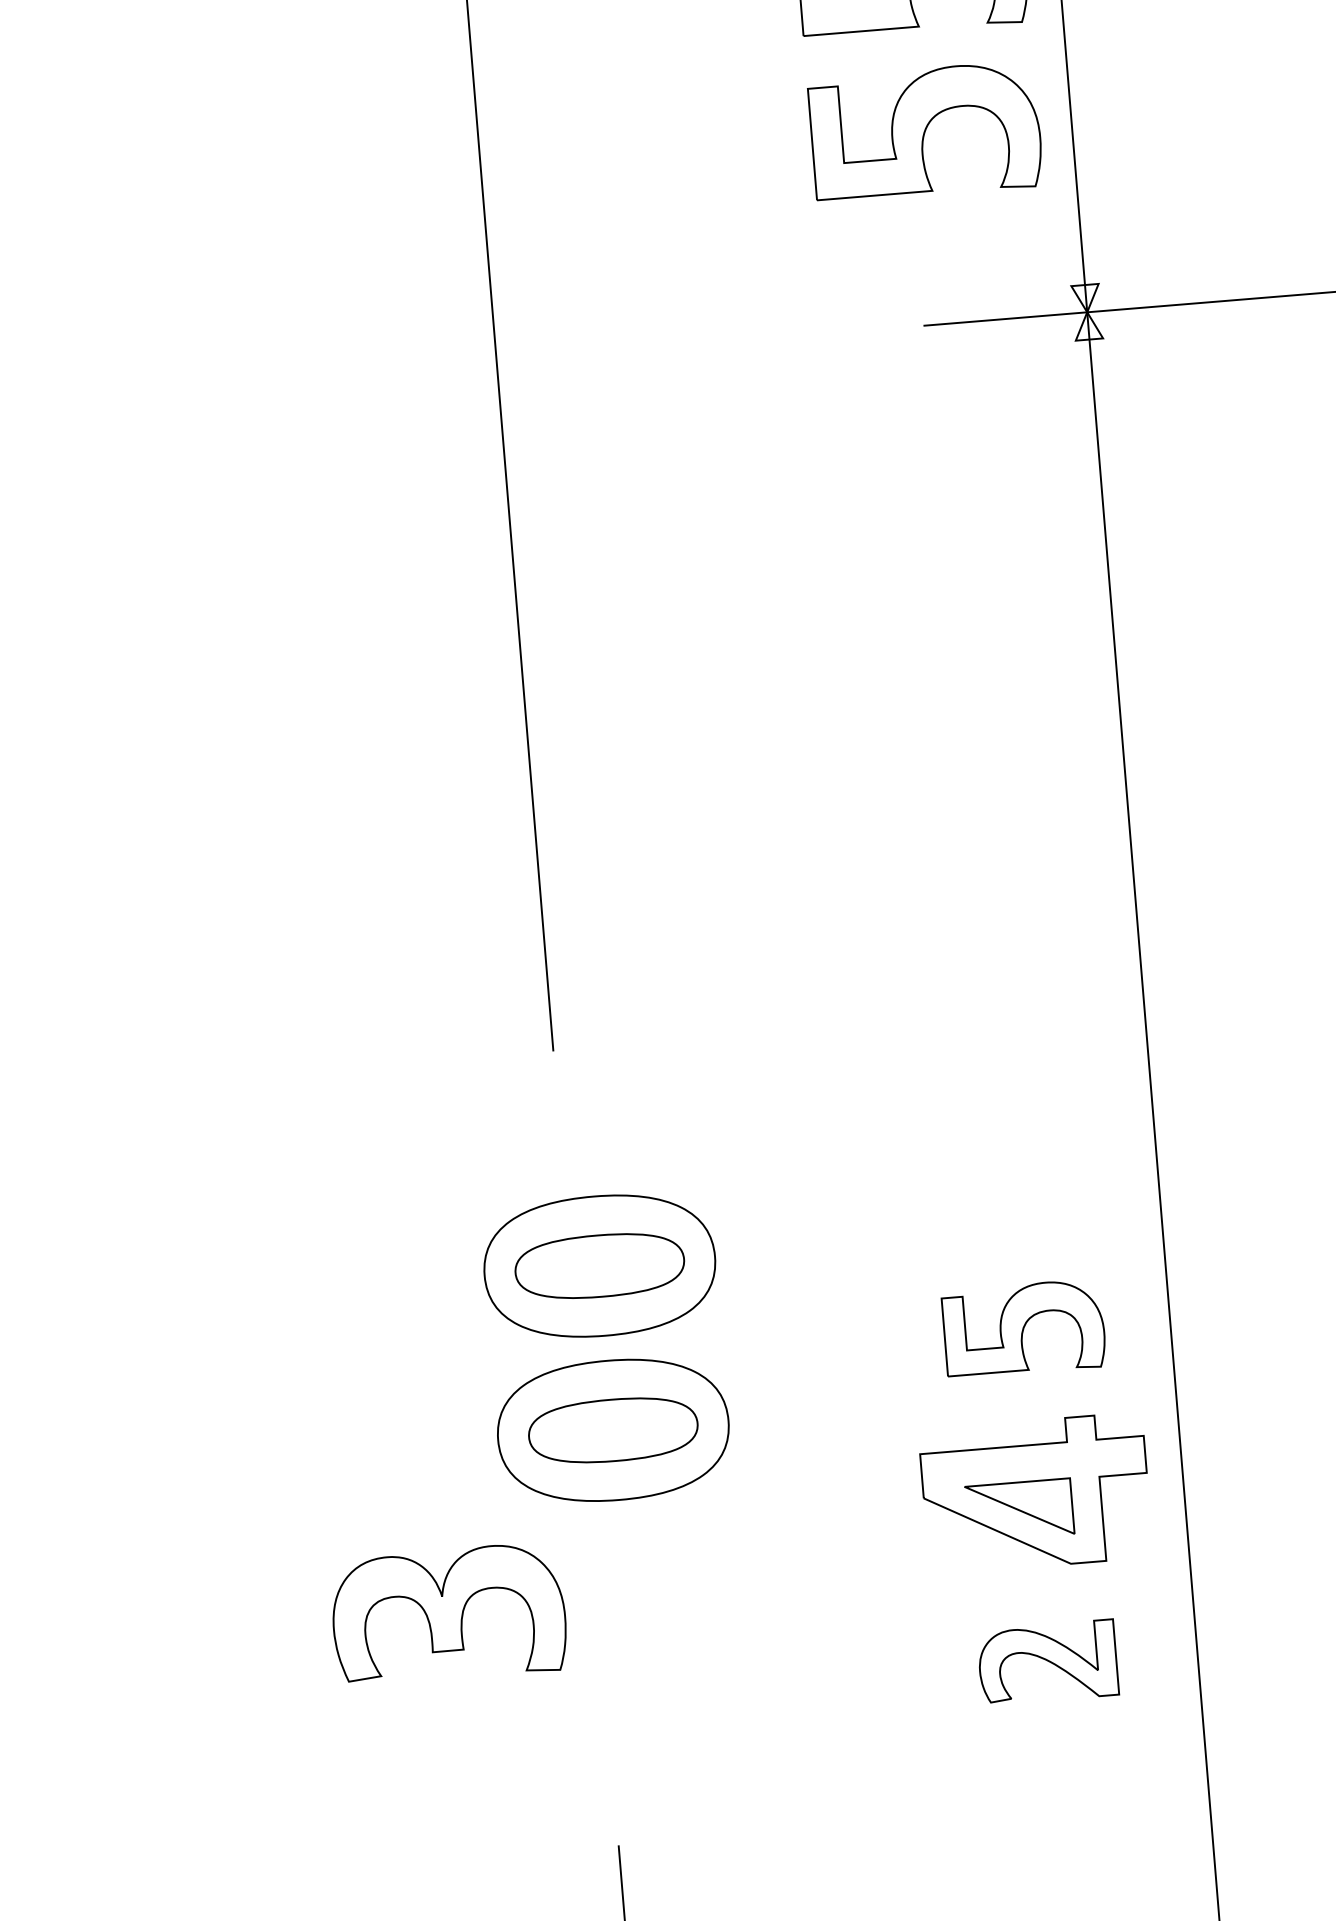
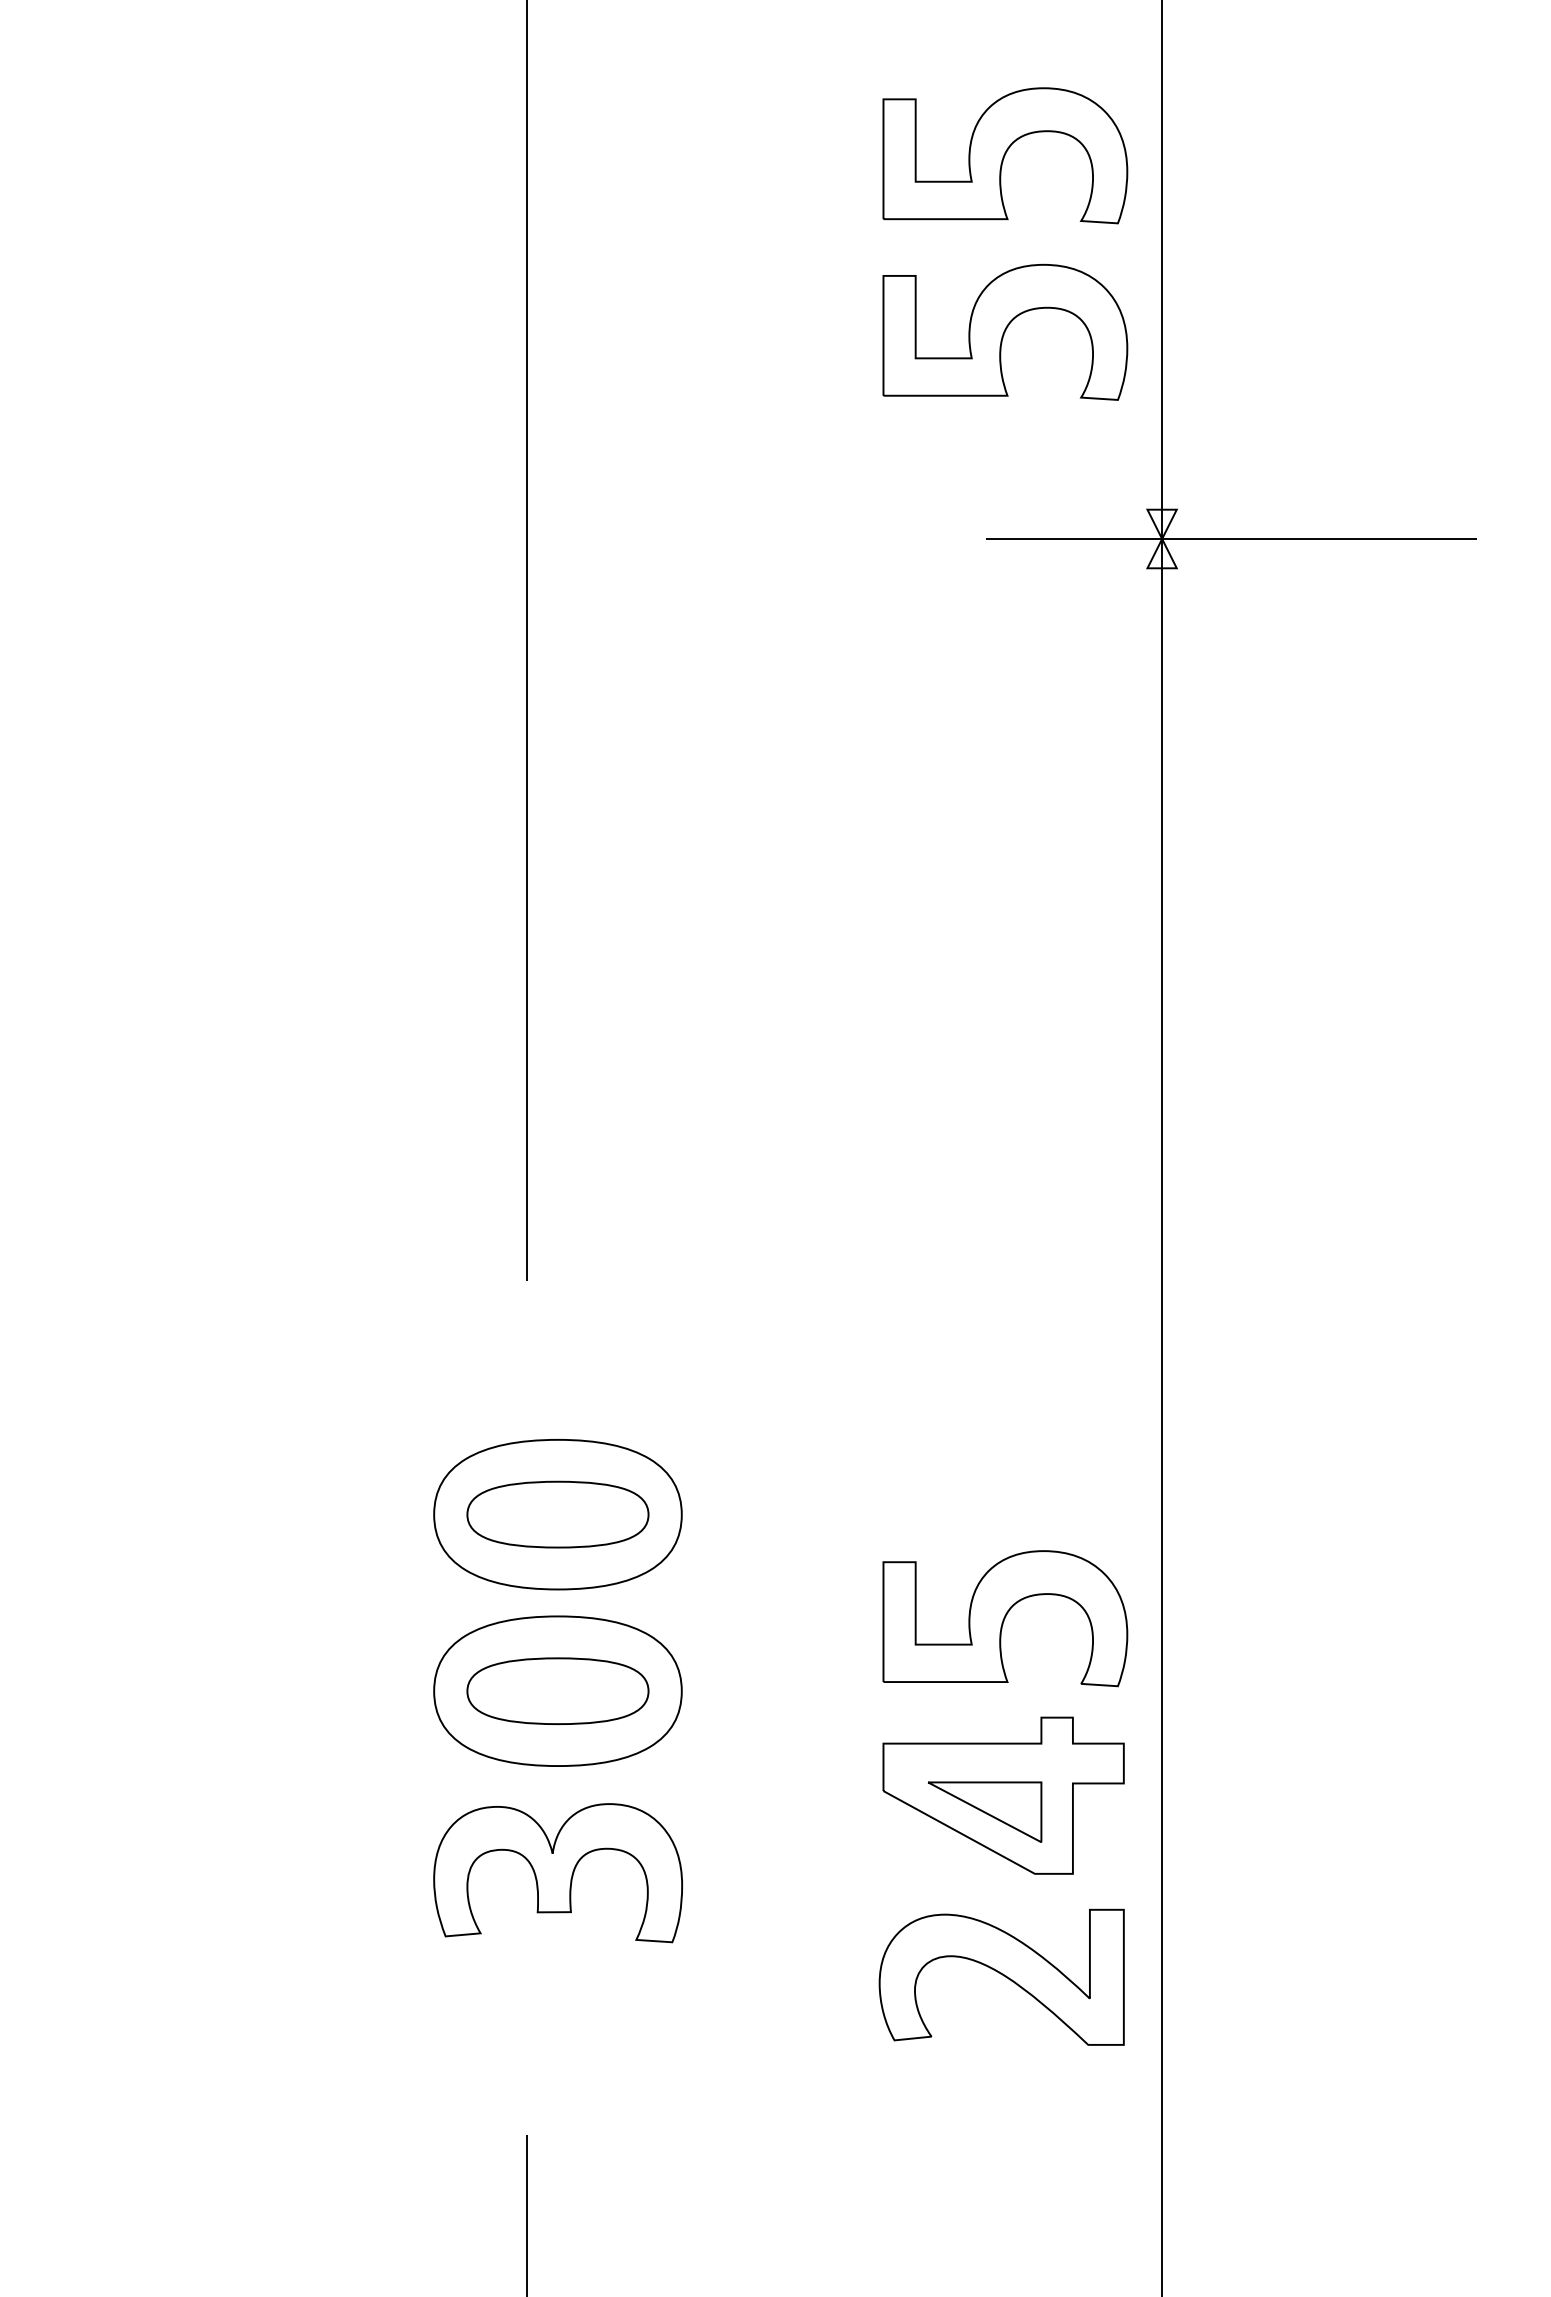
part: (1024, 1328) -> (1005, 1618), size x1.43
part: (448, 1614) -> (557, 1873), moved
part: (1047, 1661) -> (1001, 1976), size x1.67

